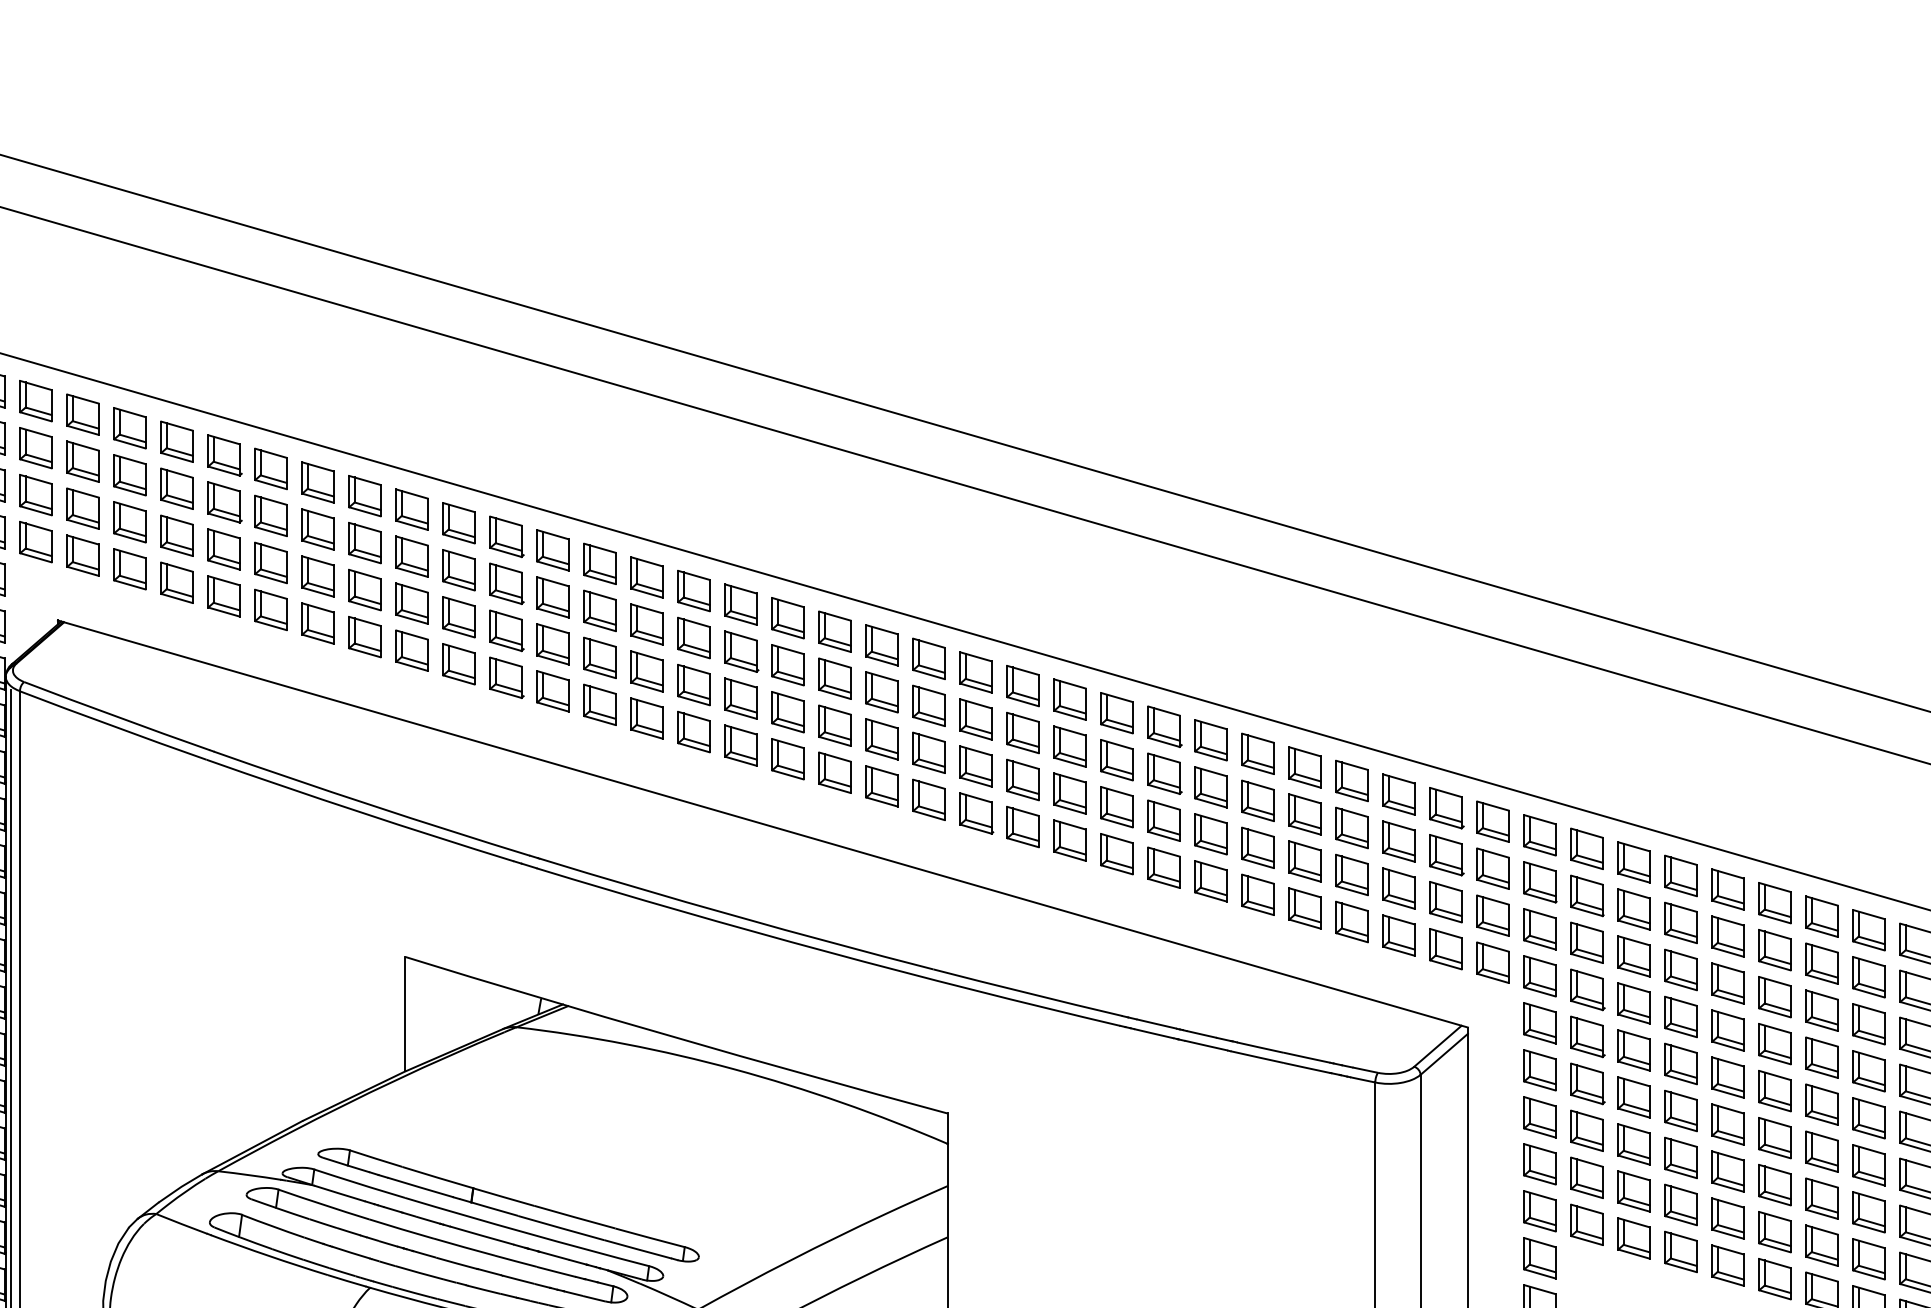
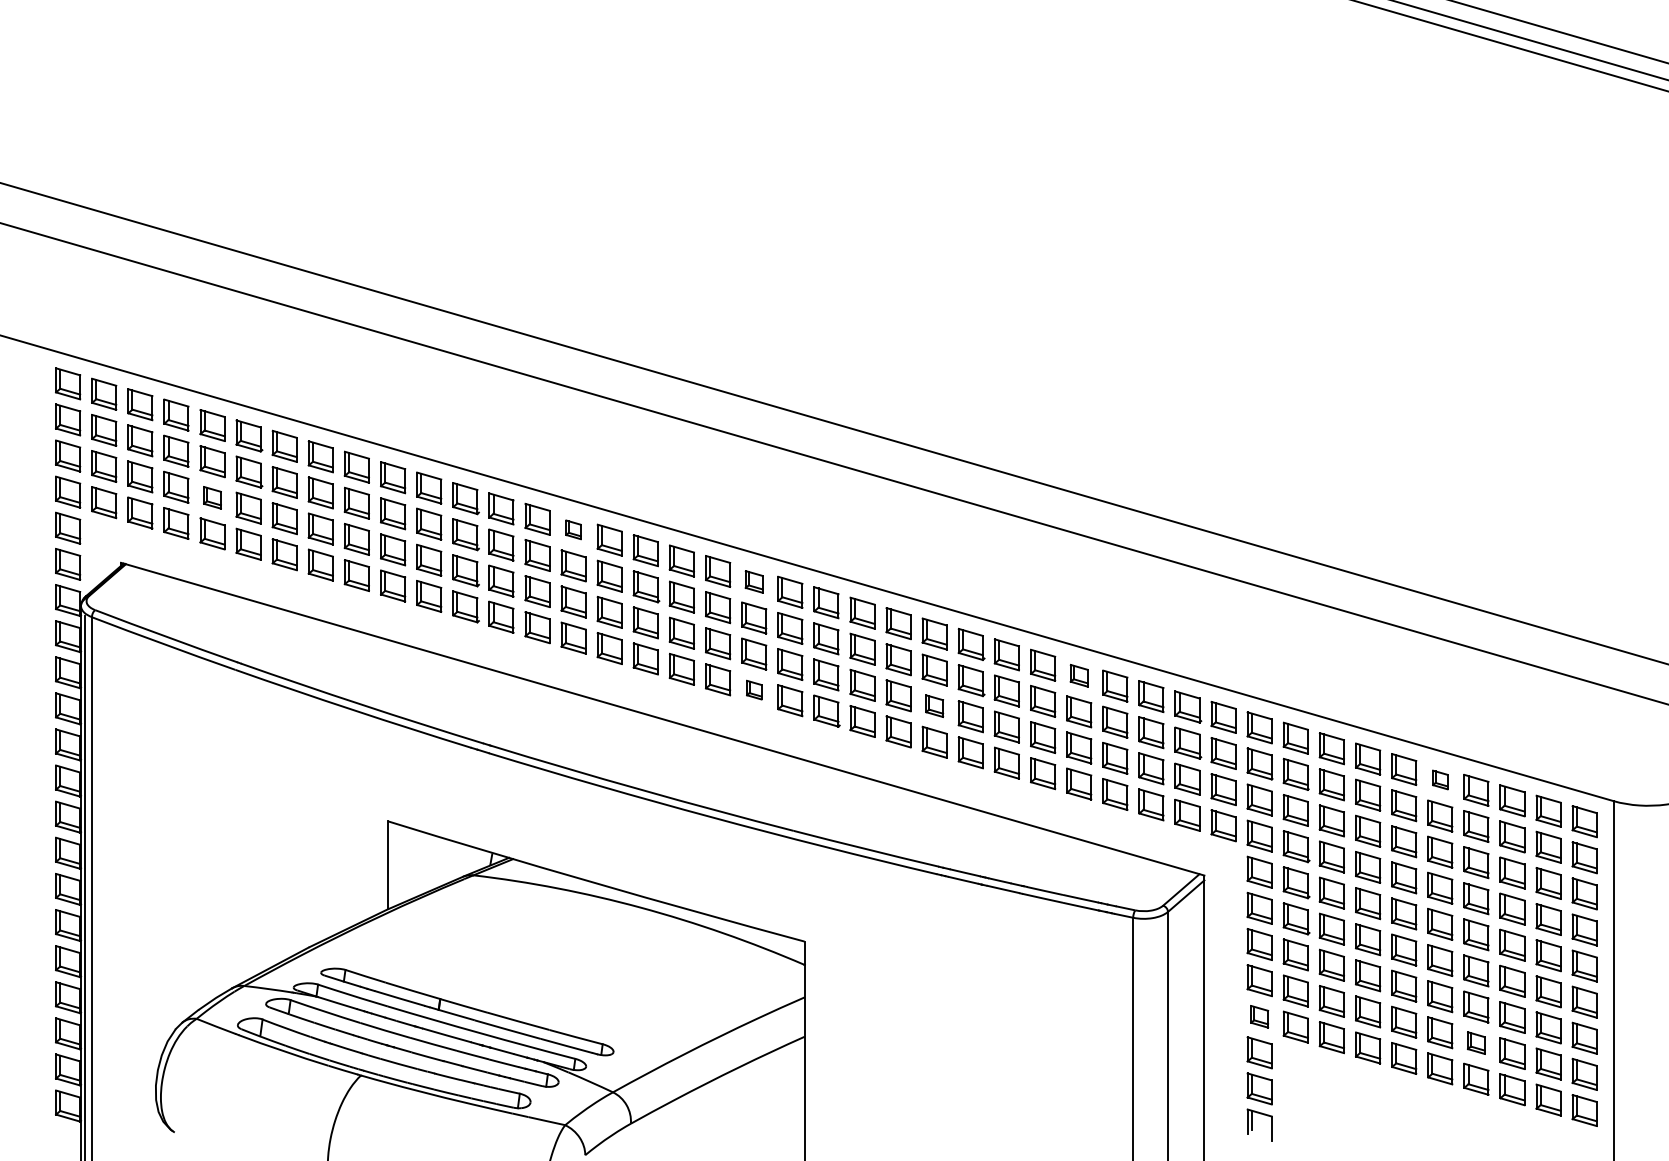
part: (176, 535) -> (212, 497), size x0.7
part: (646, 577) -> (573, 529), size x0.6
part: (882, 644) -> (754, 581), size x0.7
part: (1305, 767) -> (1079, 675), size x0.7
part: (882, 785) -> (754, 689), size x0.6
part: (1116, 806) -> (934, 705), size x0.7
part: (1775, 902) -> (1440, 779), size x0.6
part: (1539, 1210) -> (1259, 1016), size x0.7
part: (1822, 1244) -> (1476, 1042), size x0.7

